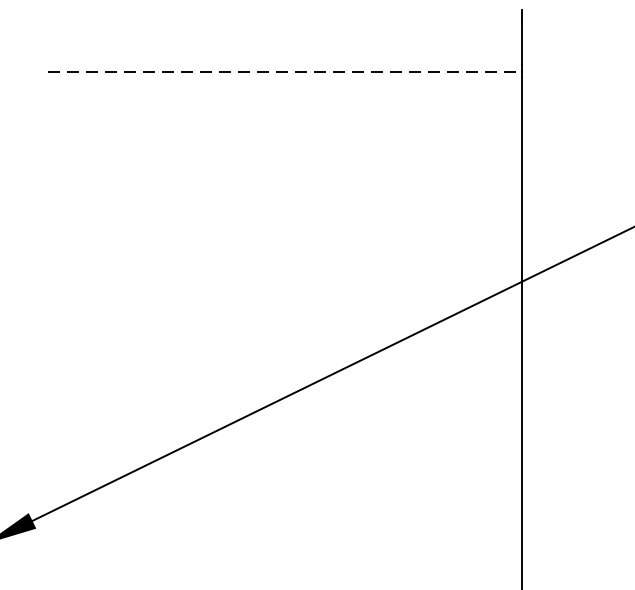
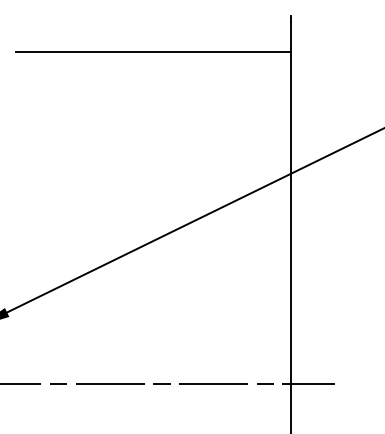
line: (285, 71) -> (153, 52), dashed -> solid

